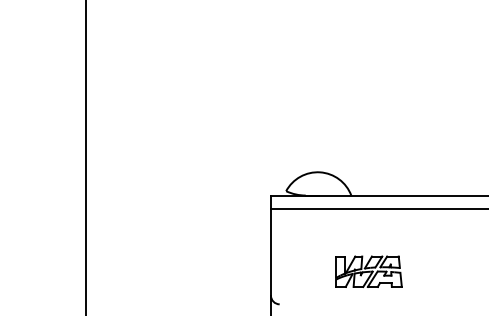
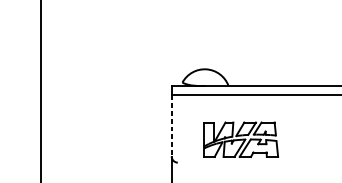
line: (270, 252) -> (171, 126), solid -> dashed
part: (368, 271) -> (240, 139), size x1.6

